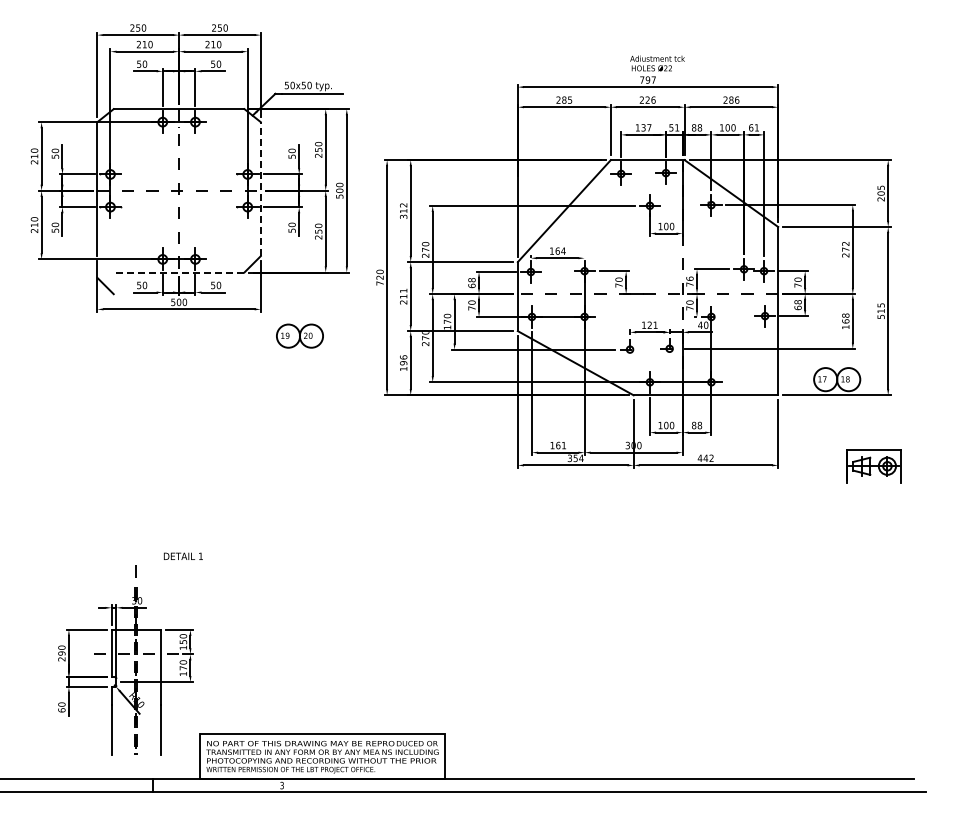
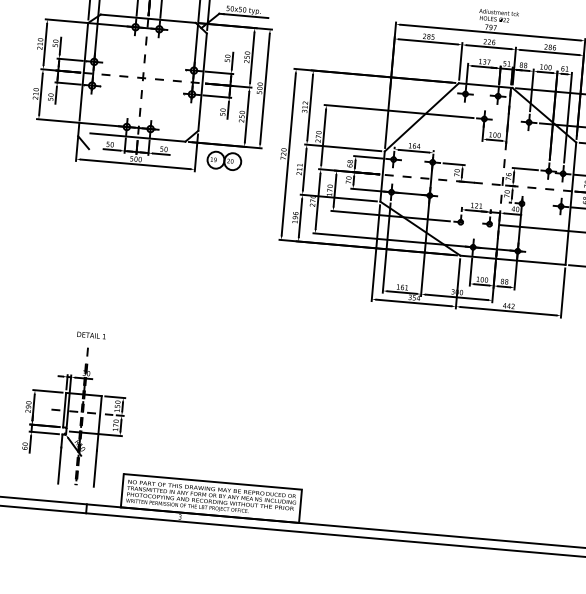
line: (260, 189) -> (202, 82), dashed -> solid
line: (178, 272) -> (137, 137), dashed -> solid
part: (299, 335) -> (224, 160), moved
text: (183, 555) -> (91, 334), moved

